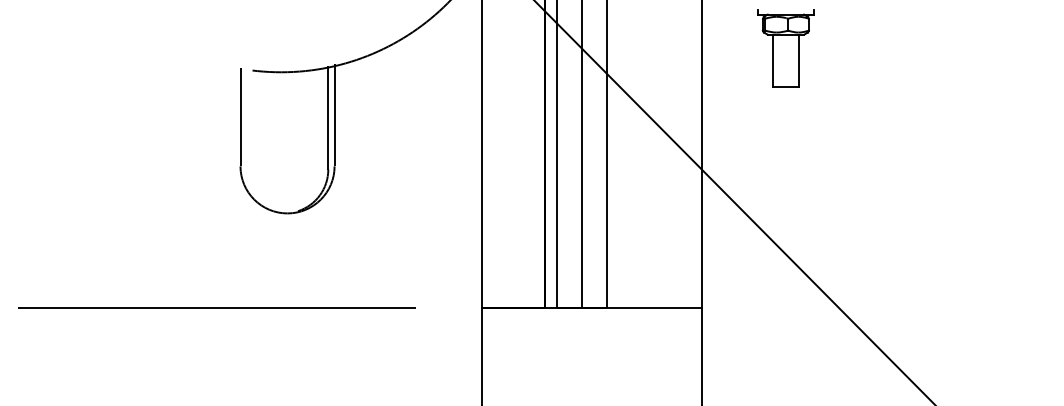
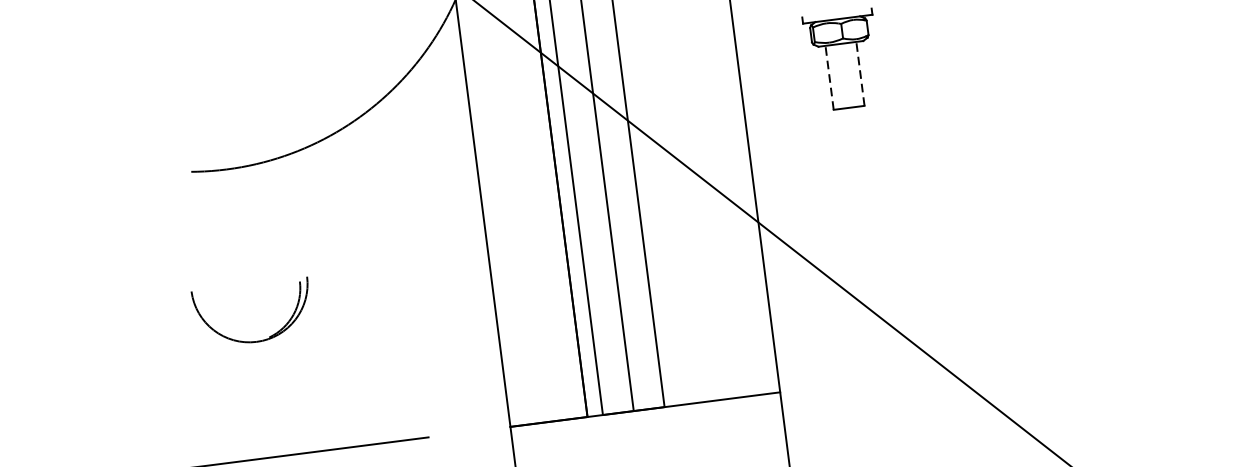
line: (773, 60) -> (829, 77), solid -> dashed
line: (798, 60) -> (860, 73), solid -> dashed
line: (334, 115) -> (299, 214), removed
line: (240, 116) -> (183, 230), removed
line: (328, 117) -> (291, 217), removed

